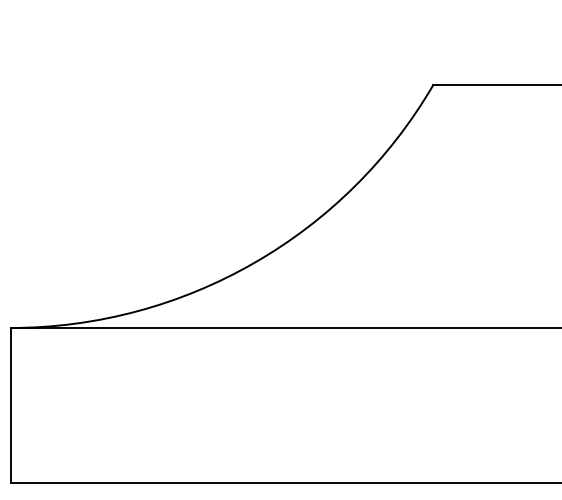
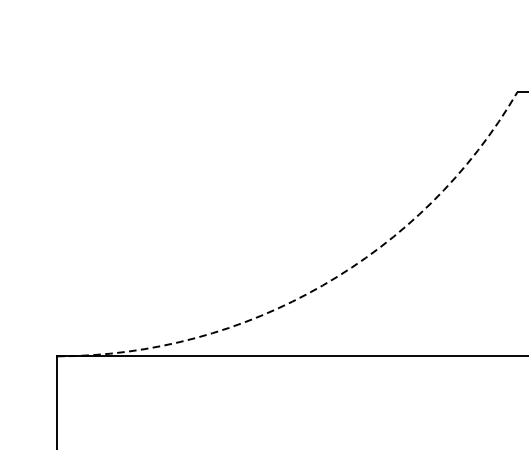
arc: (254, 262) -> (322, 285), solid -> dashed

